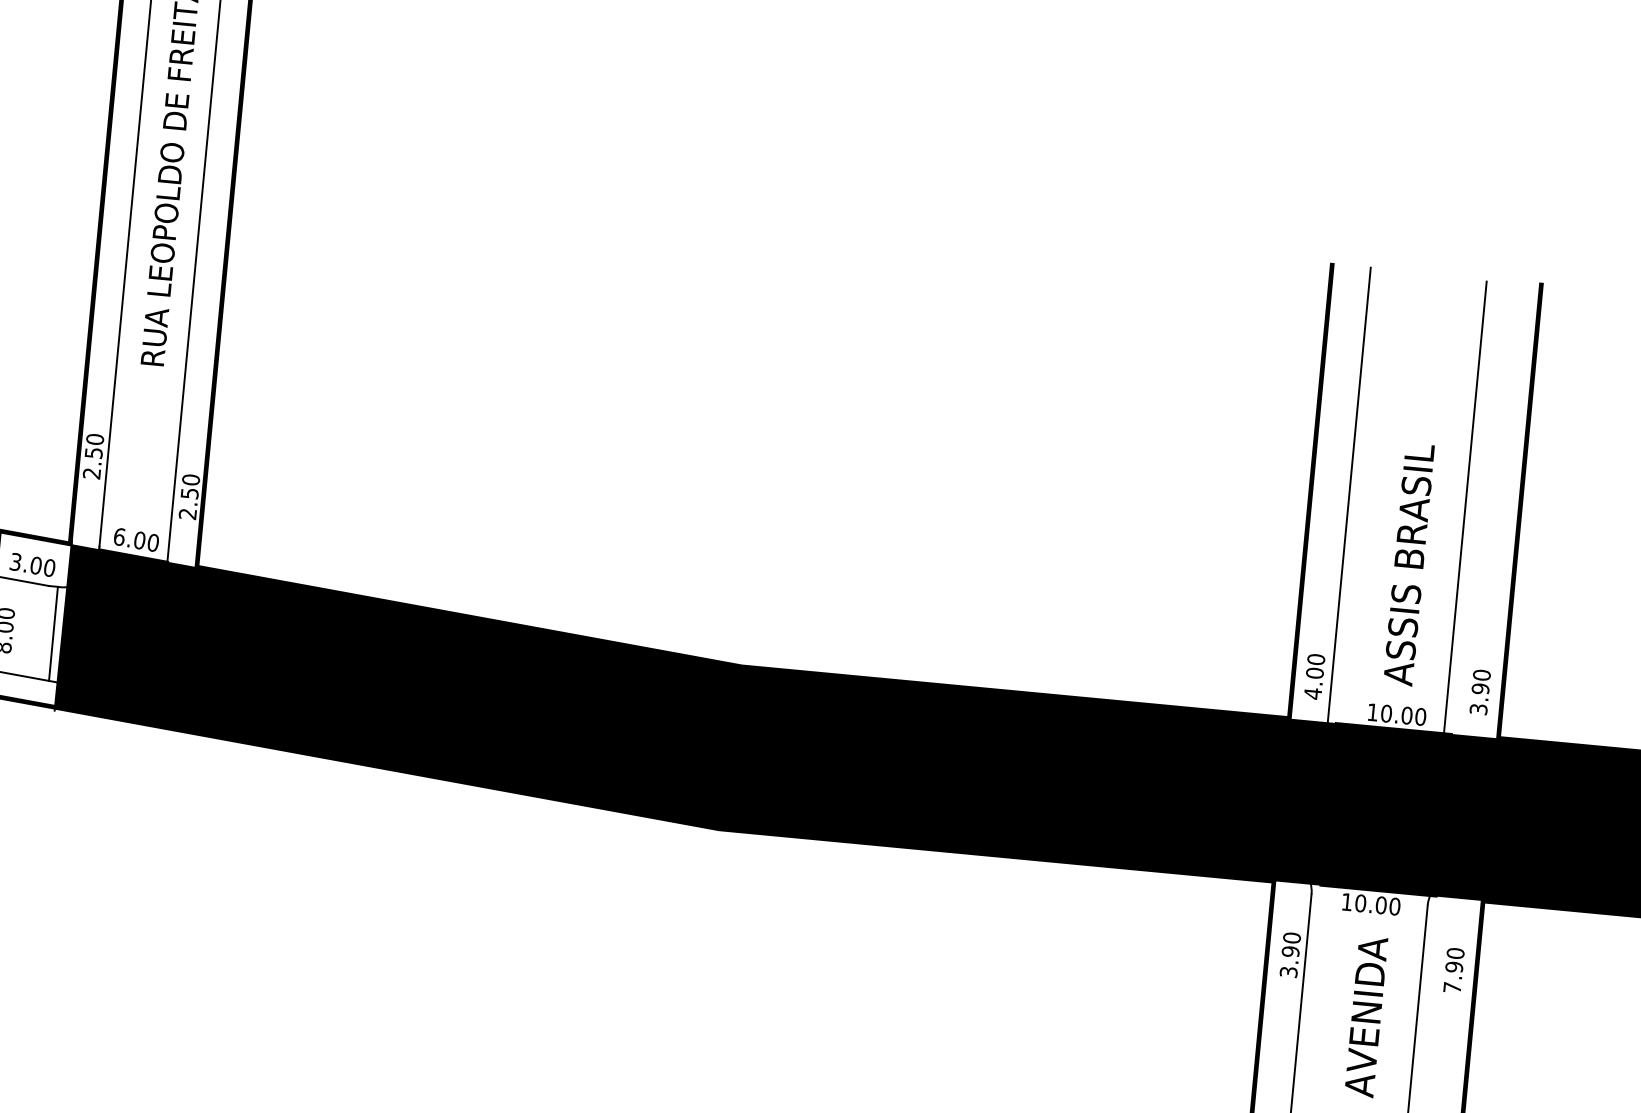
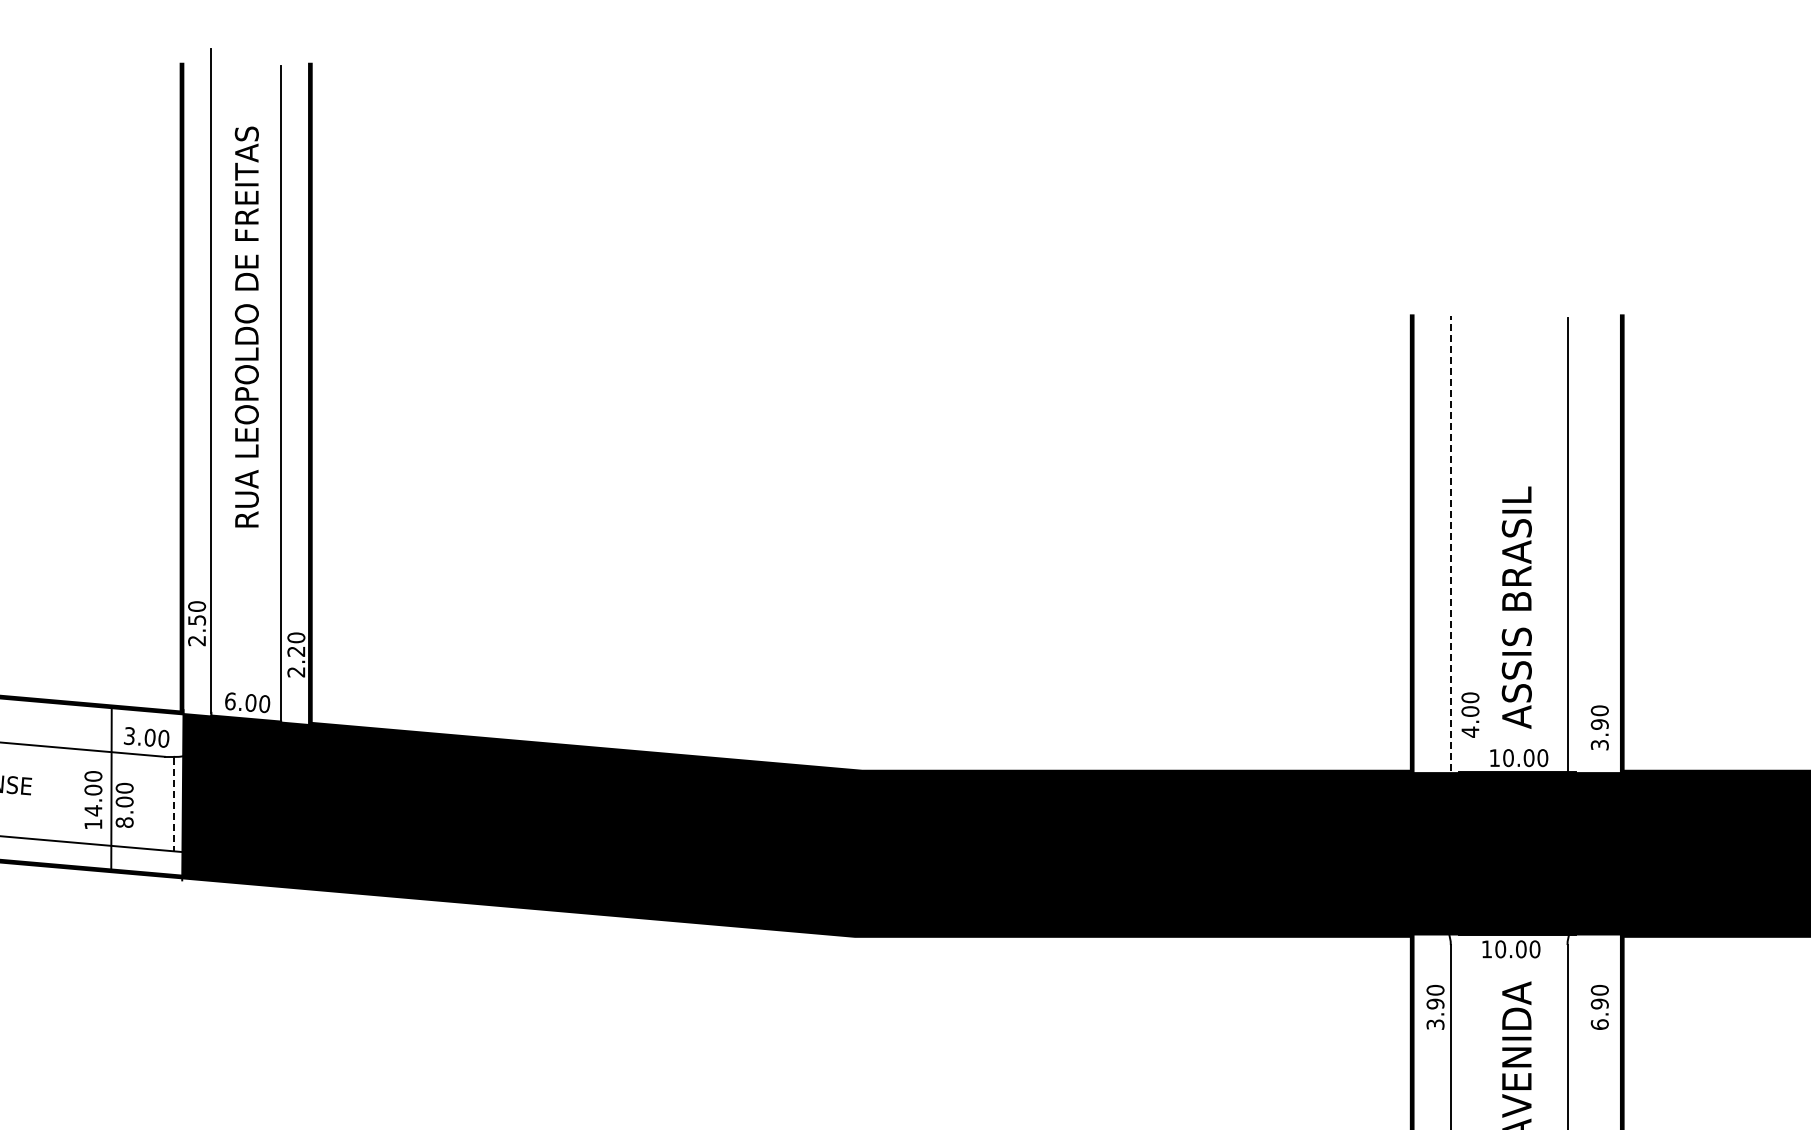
text: (189, 493) -> (296, 651), 2.50 -> 2.20
line: (1348, 499) -> (1450, 548), solid -> dashed
line: (53, 634) -> (173, 804), solid -> dashed
text: (1314, 676) -> (1470, 714), moved
text: (1452, 987) -> (1599, 1024), 7.90 -> 6.90

